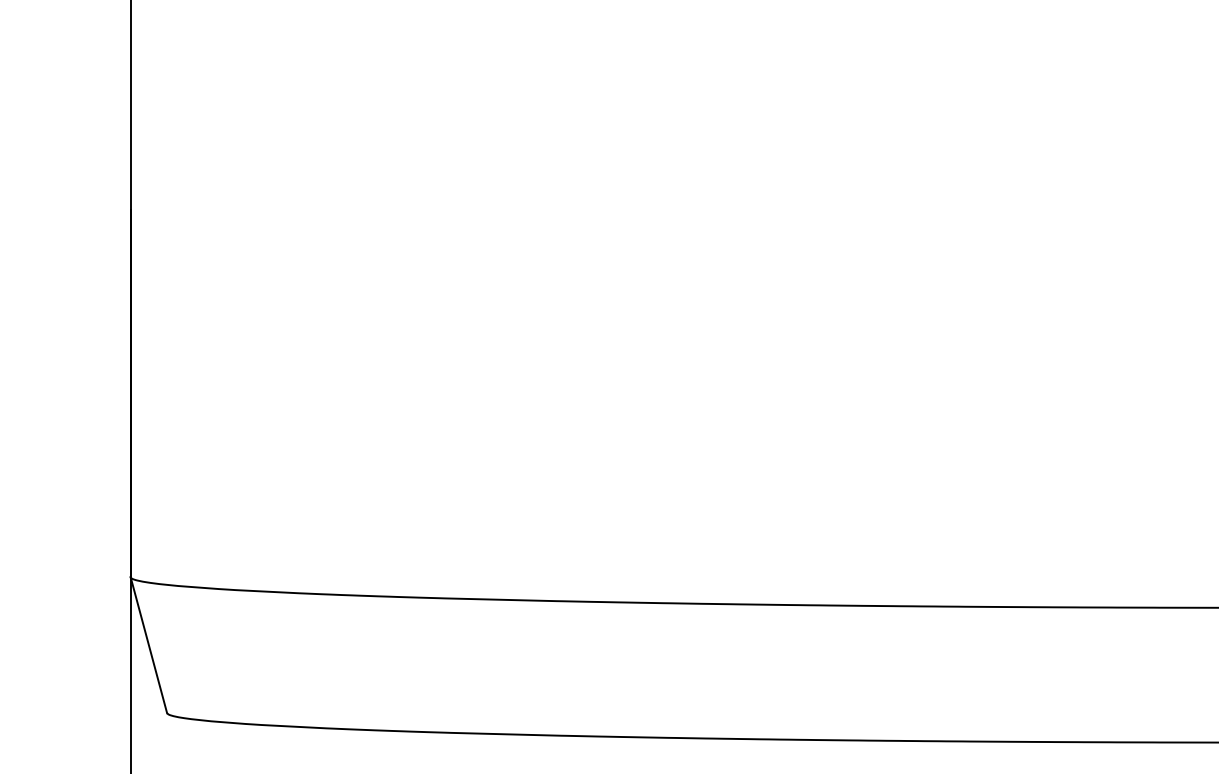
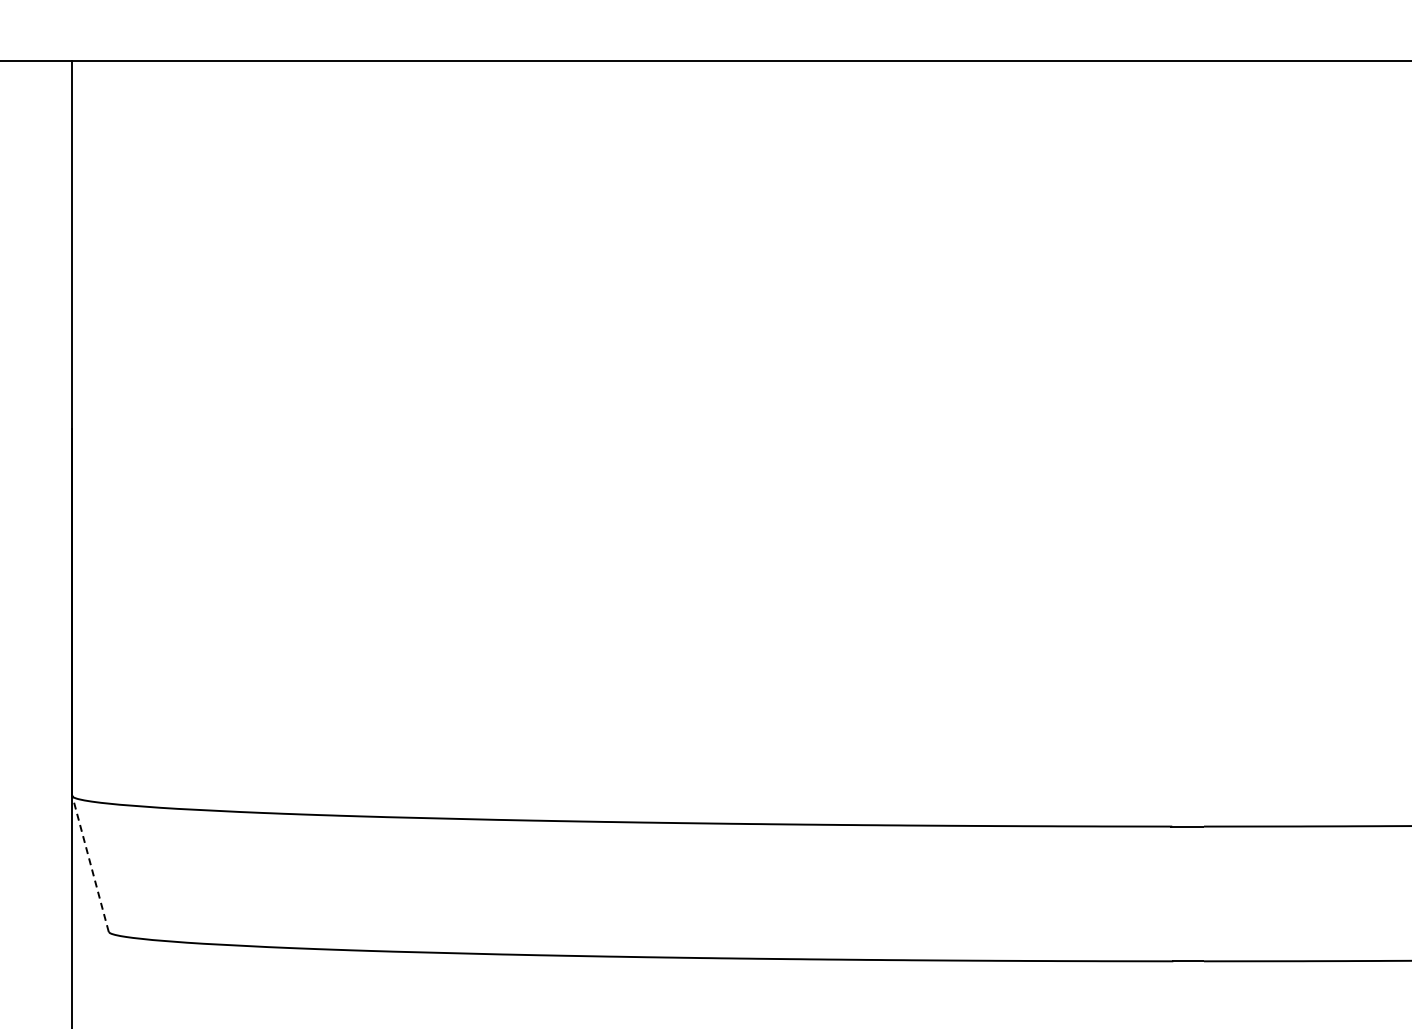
line: (148, 644) -> (90, 863), solid -> dashed

